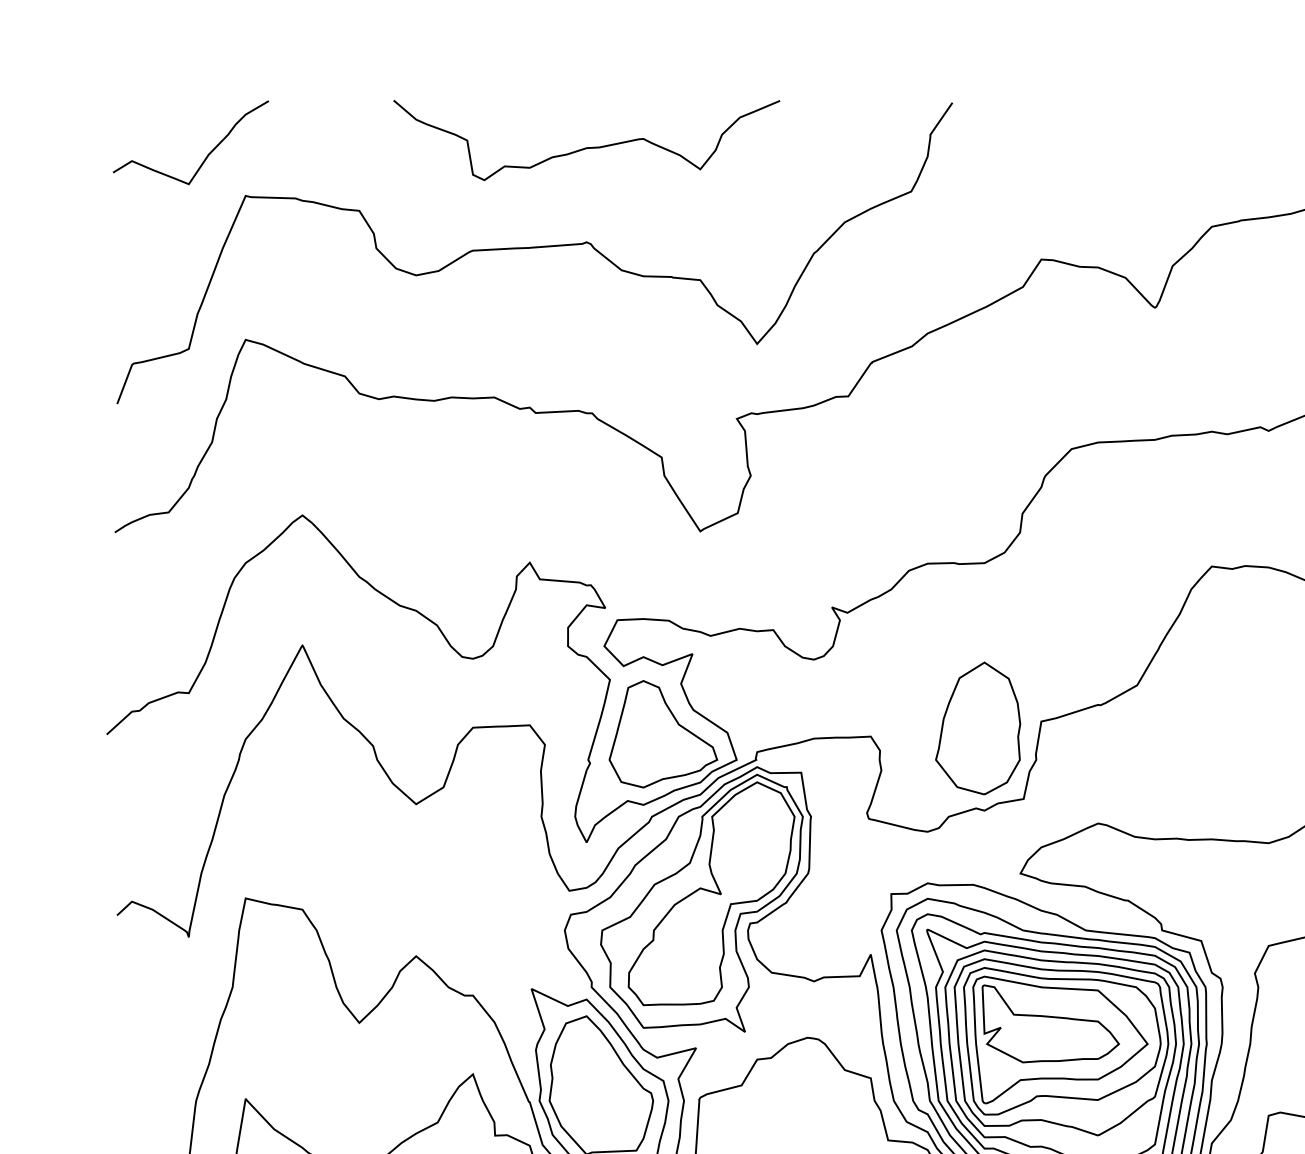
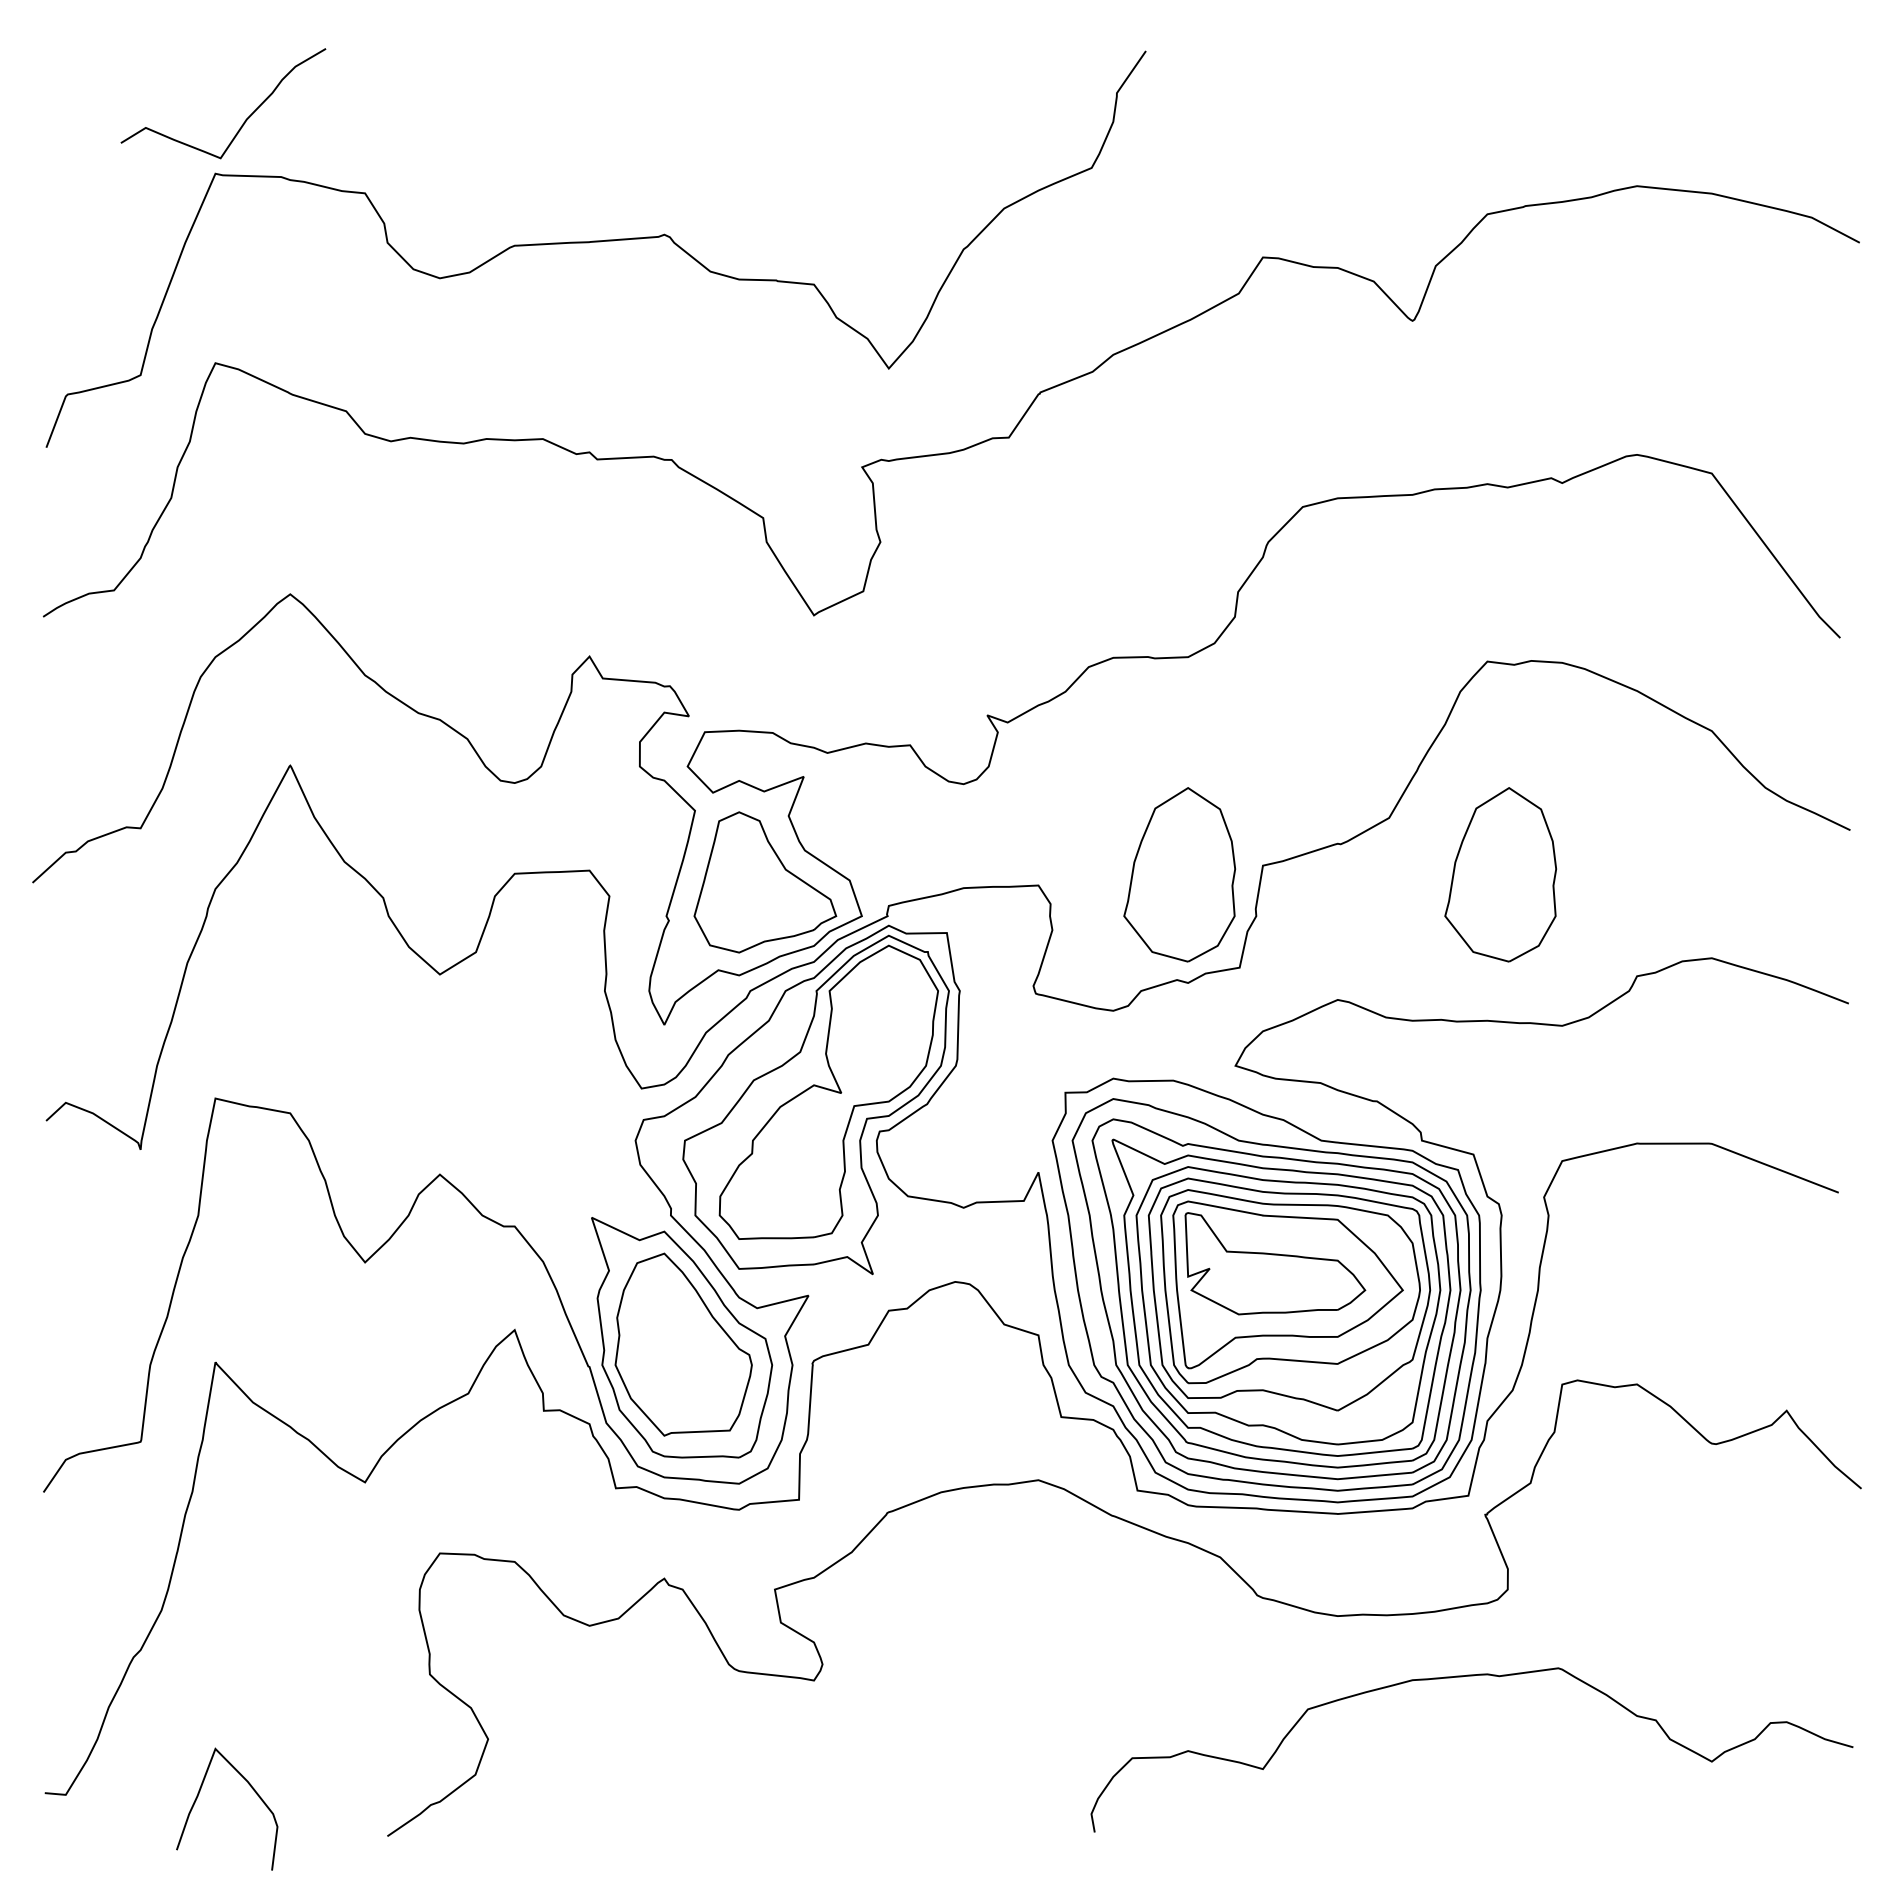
curve: (586, 147) -> (664, 109), removed
curve: (207, 154) -> (245, 119), moved
part: (1221, 728) -> (1500, 874), added

